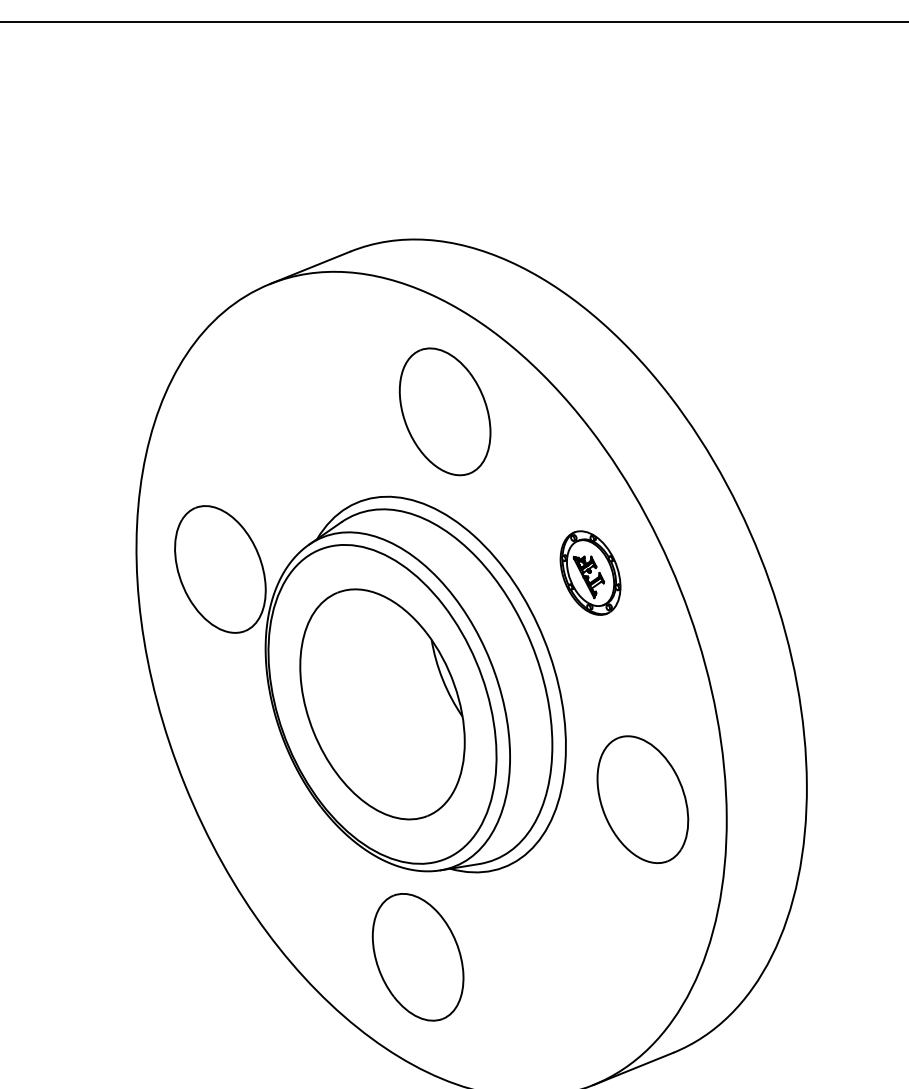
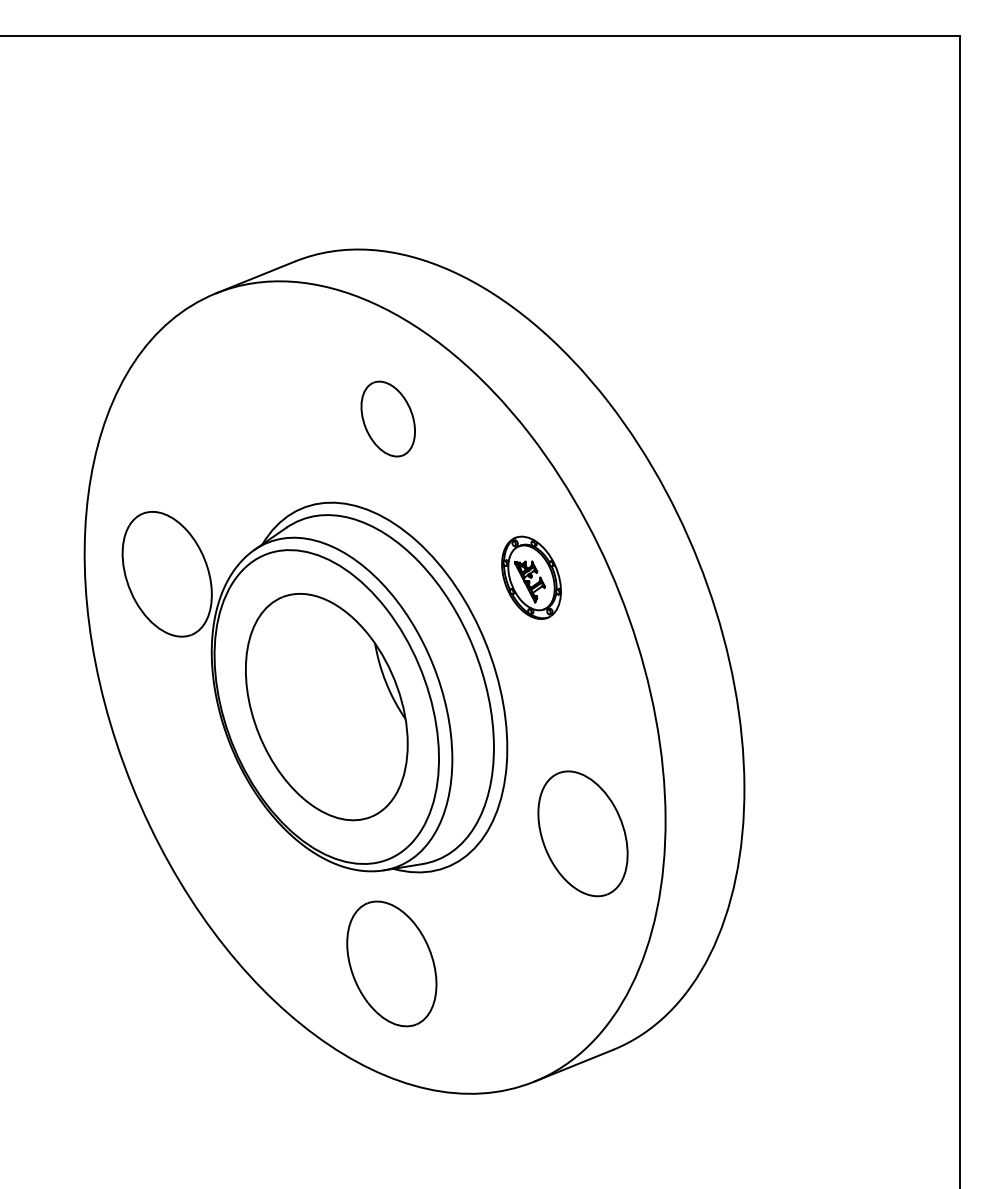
part: (444, 411) -> (387, 418), size x0.6
part: (642, 799) -> (582, 833), moved
part: (417, 956) -> (391, 963), moved

